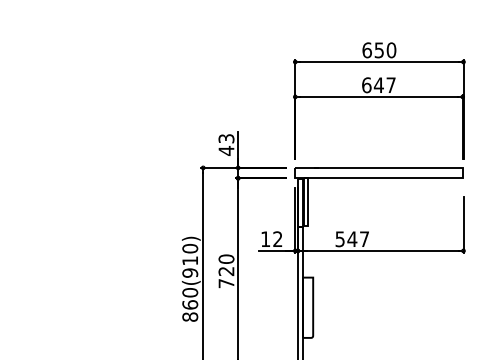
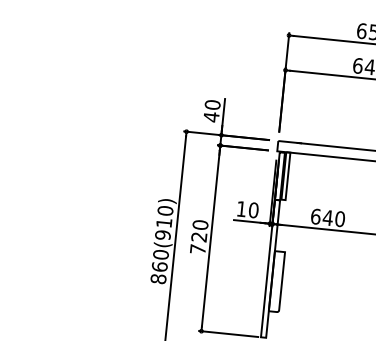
text: (226, 138) -> (212, 104), 43 -> 40
text: (277, 239) -> (253, 210), 12 -> 10
text: (352, 239) -> (328, 218), 547 -> 640

